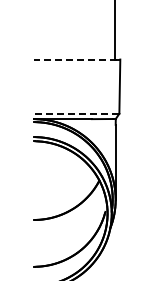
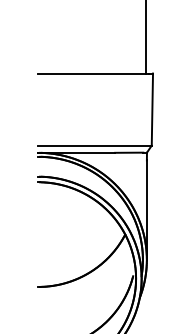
line: (75, 59) -> (93, 73), dashed -> solid
line: (76, 113) -> (94, 145), dashed -> solid

